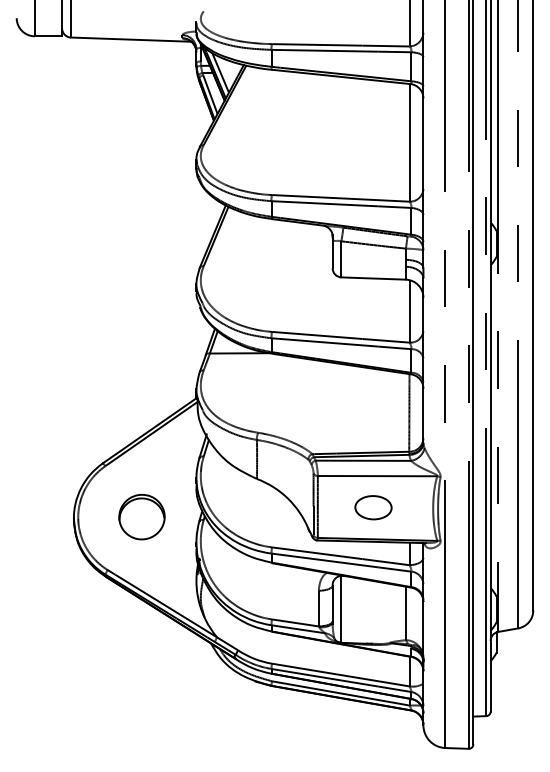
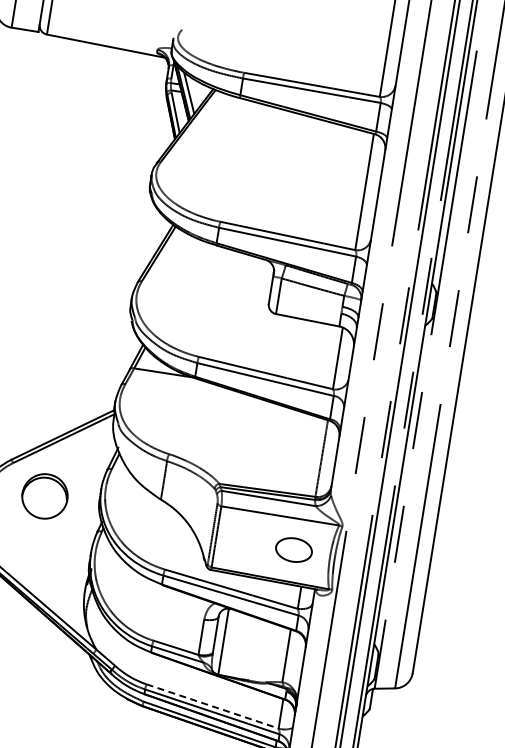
part: (373, 507) -> (294, 549), moved
part: (141, 517) -> (44, 496), moved
line: (340, 675) -> (212, 706), solid -> dashed

